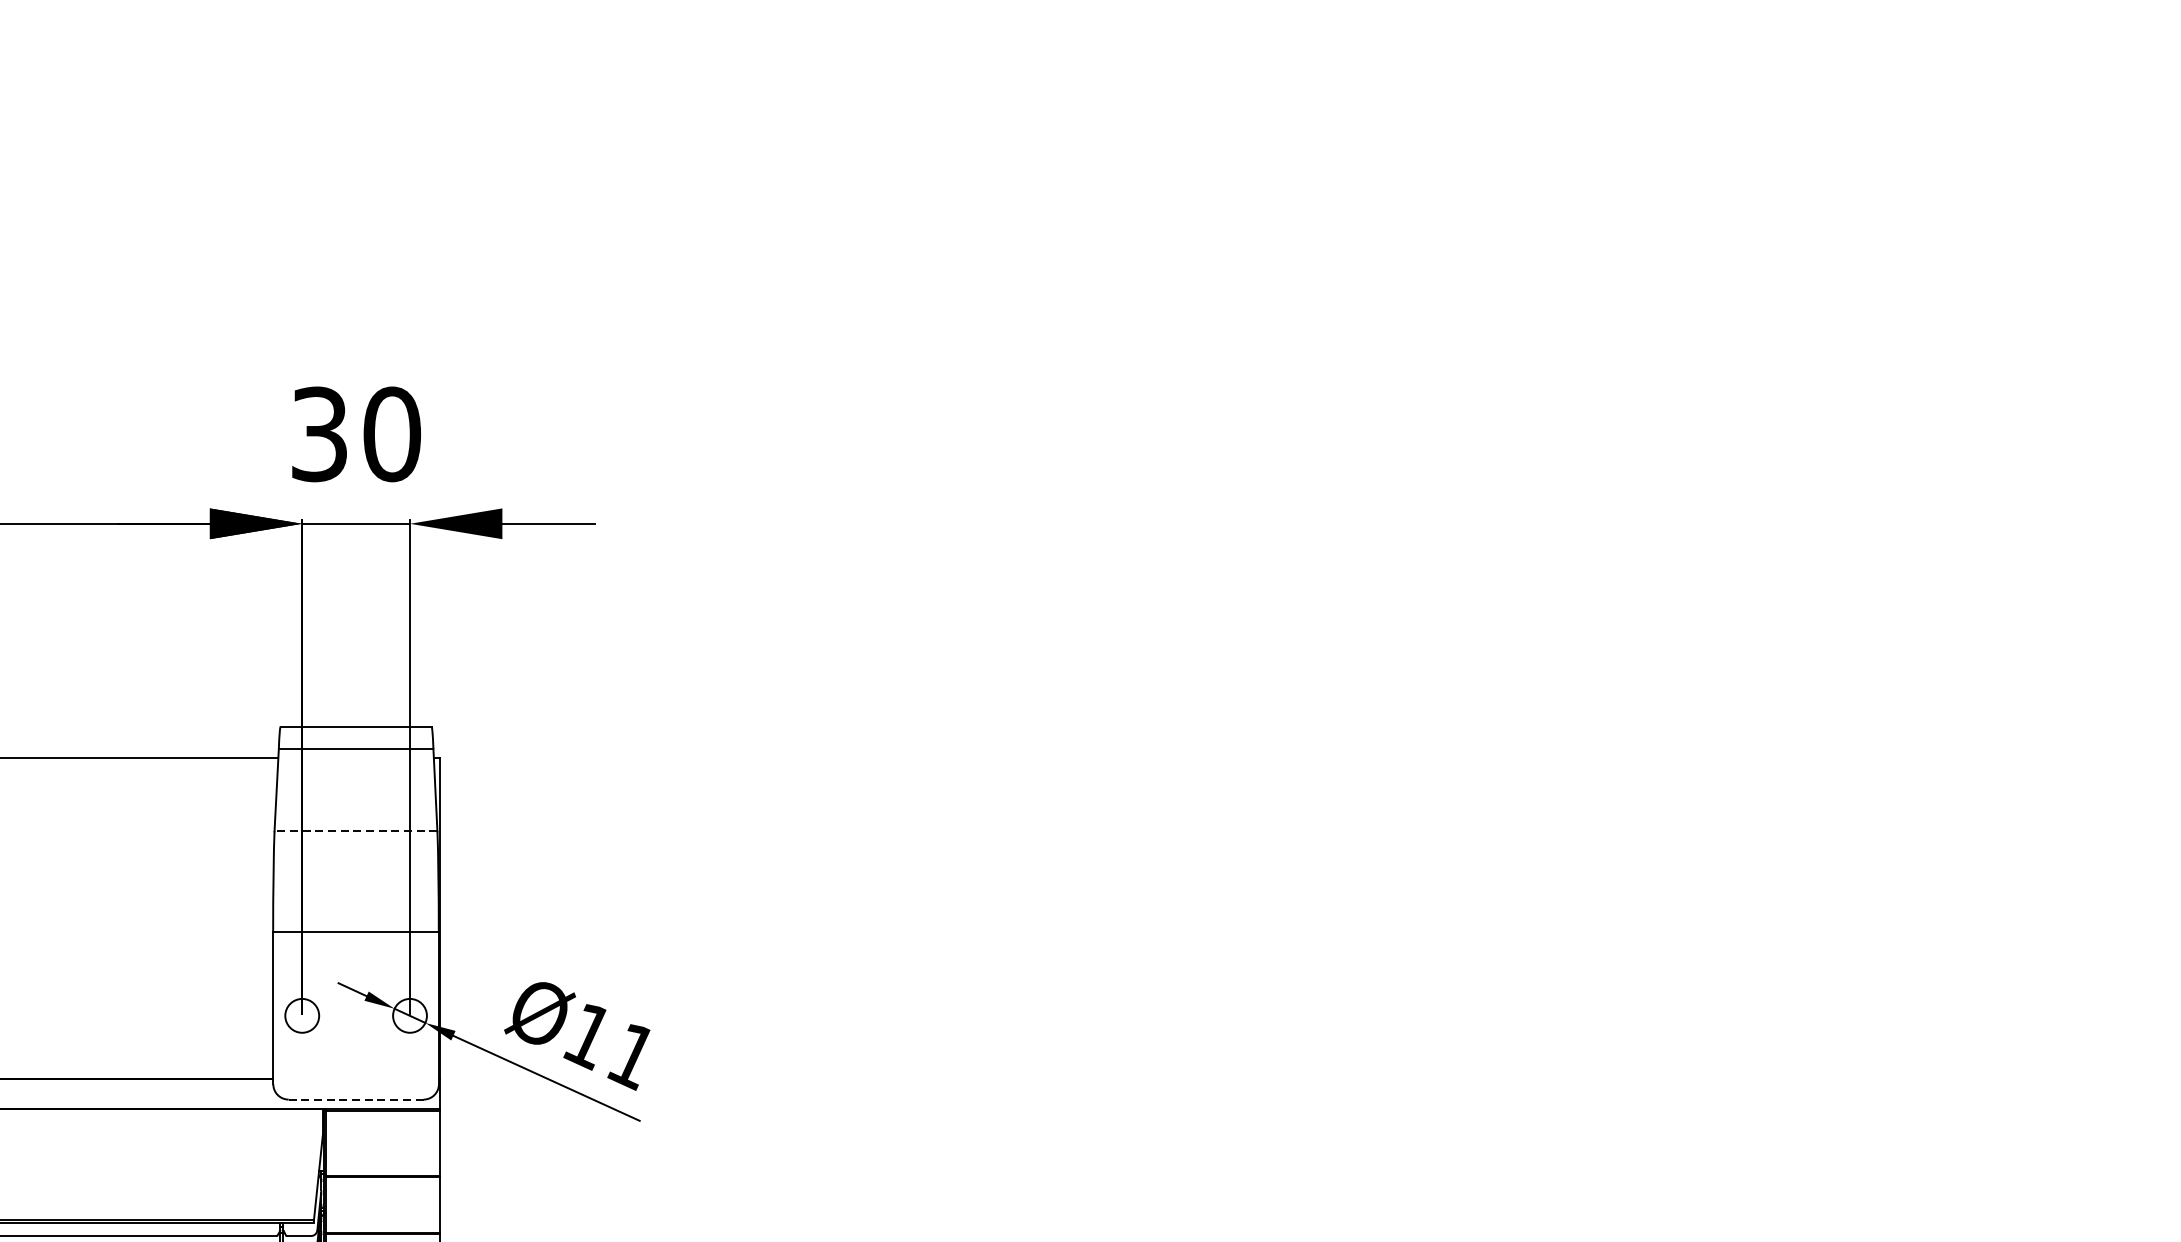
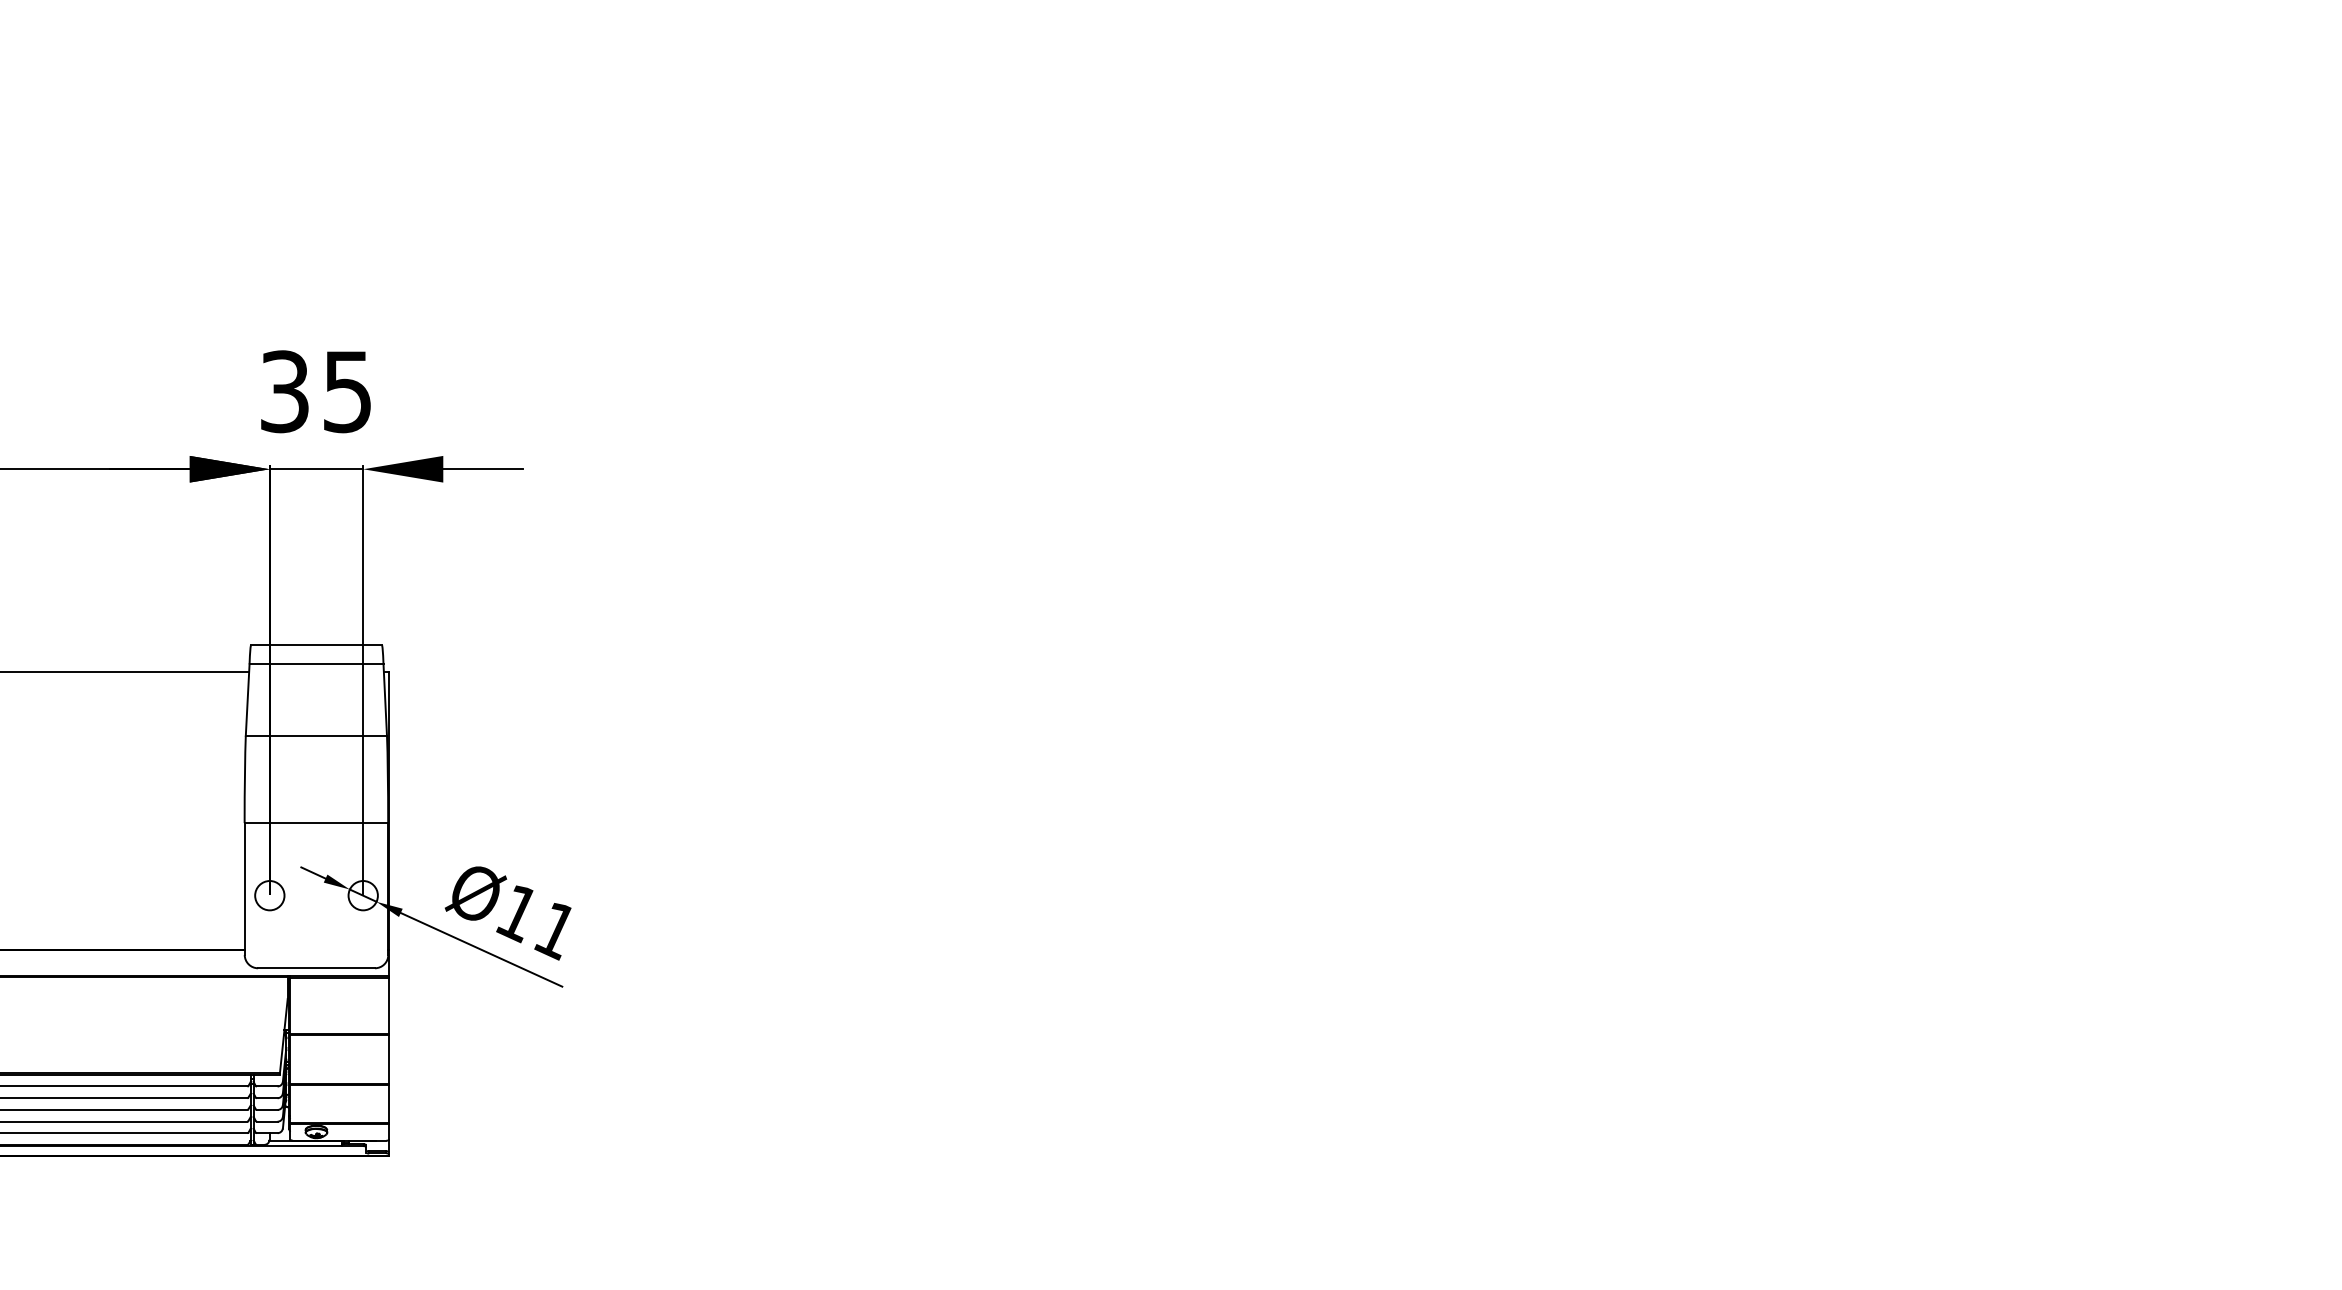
text: (391, 434) -> (347, 391), 30 -> 35
line: (356, 831) -> (316, 735), dashed -> solid
line: (356, 1099) -> (316, 968), dashed -> solid

